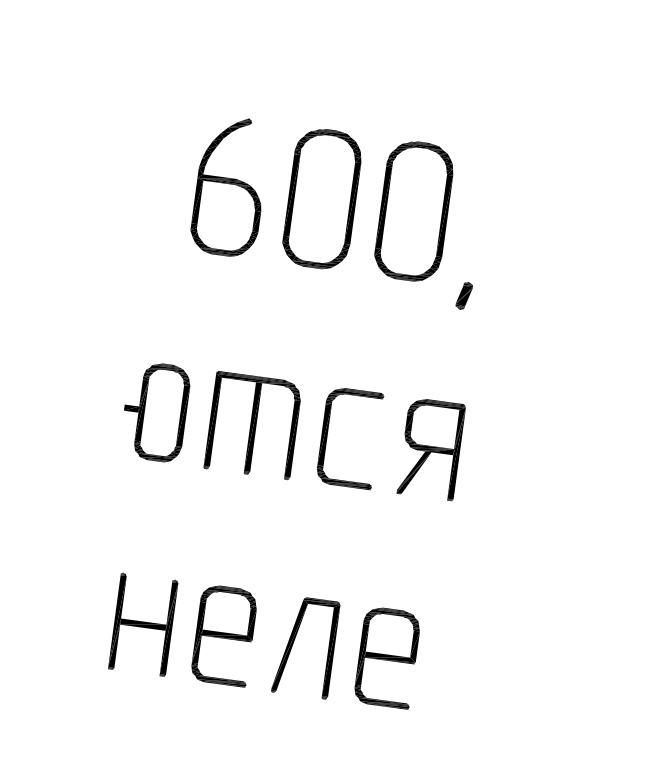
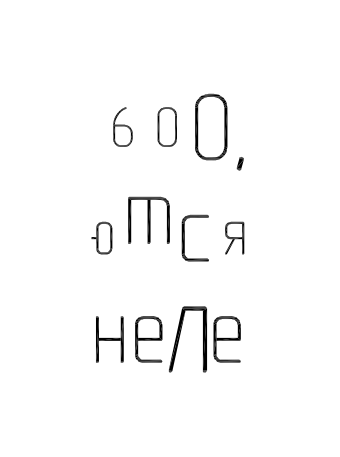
part: (229, 185) -> (122, 126), size x0.6
part: (323, 197) -> (167, 126), size x0.6
part: (154, 410) -> (101, 237), size x0.7
part: (252, 423) -> (148, 219), moved
part: (431, 447) -> (234, 237), size x0.7
part: (304, 646) -> (187, 339), size x1.4

